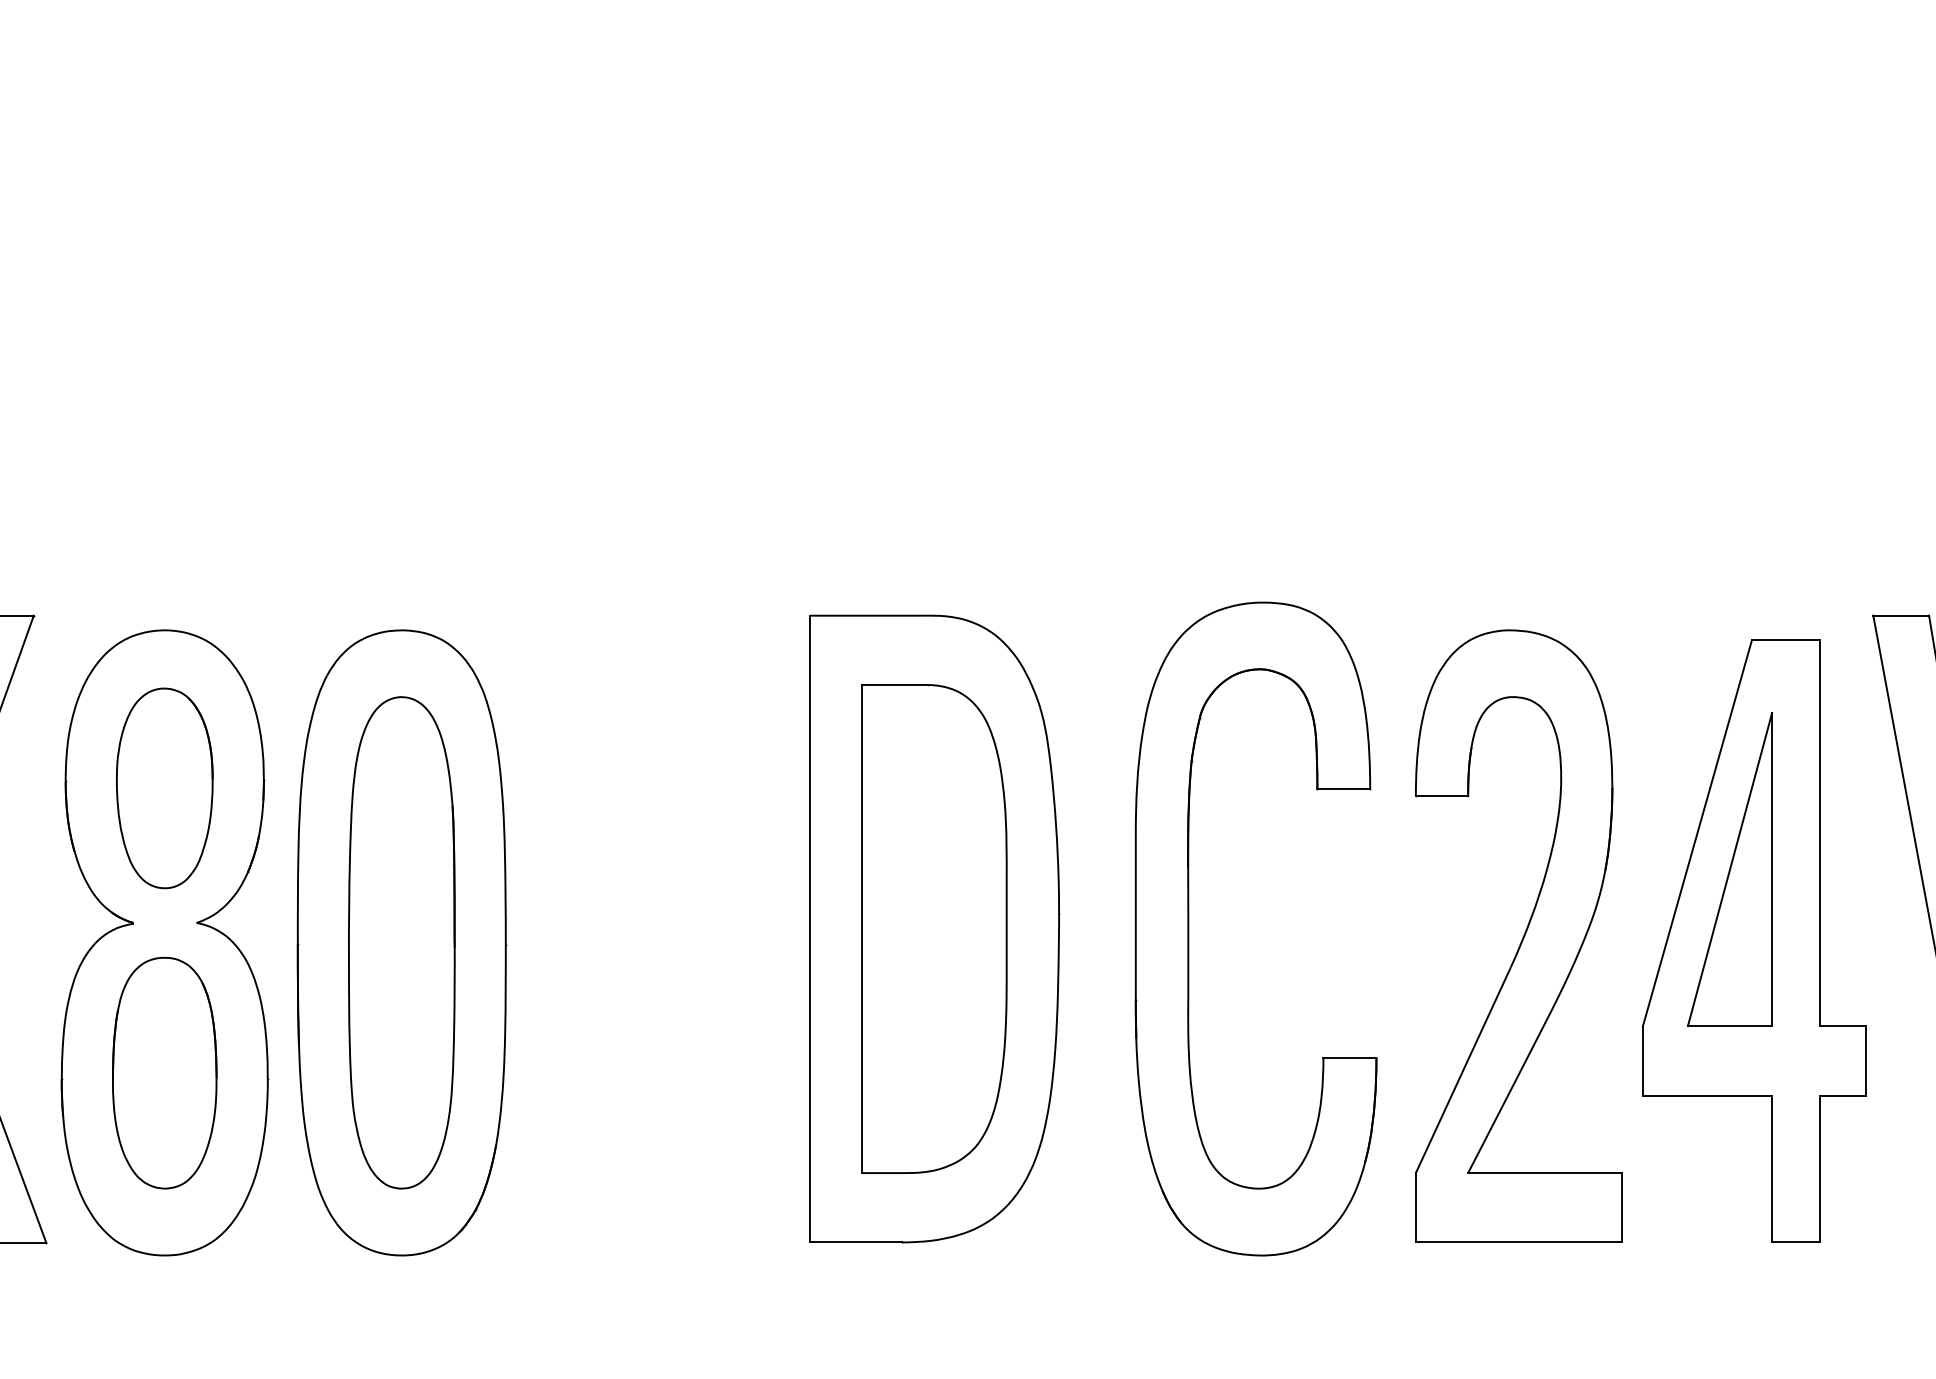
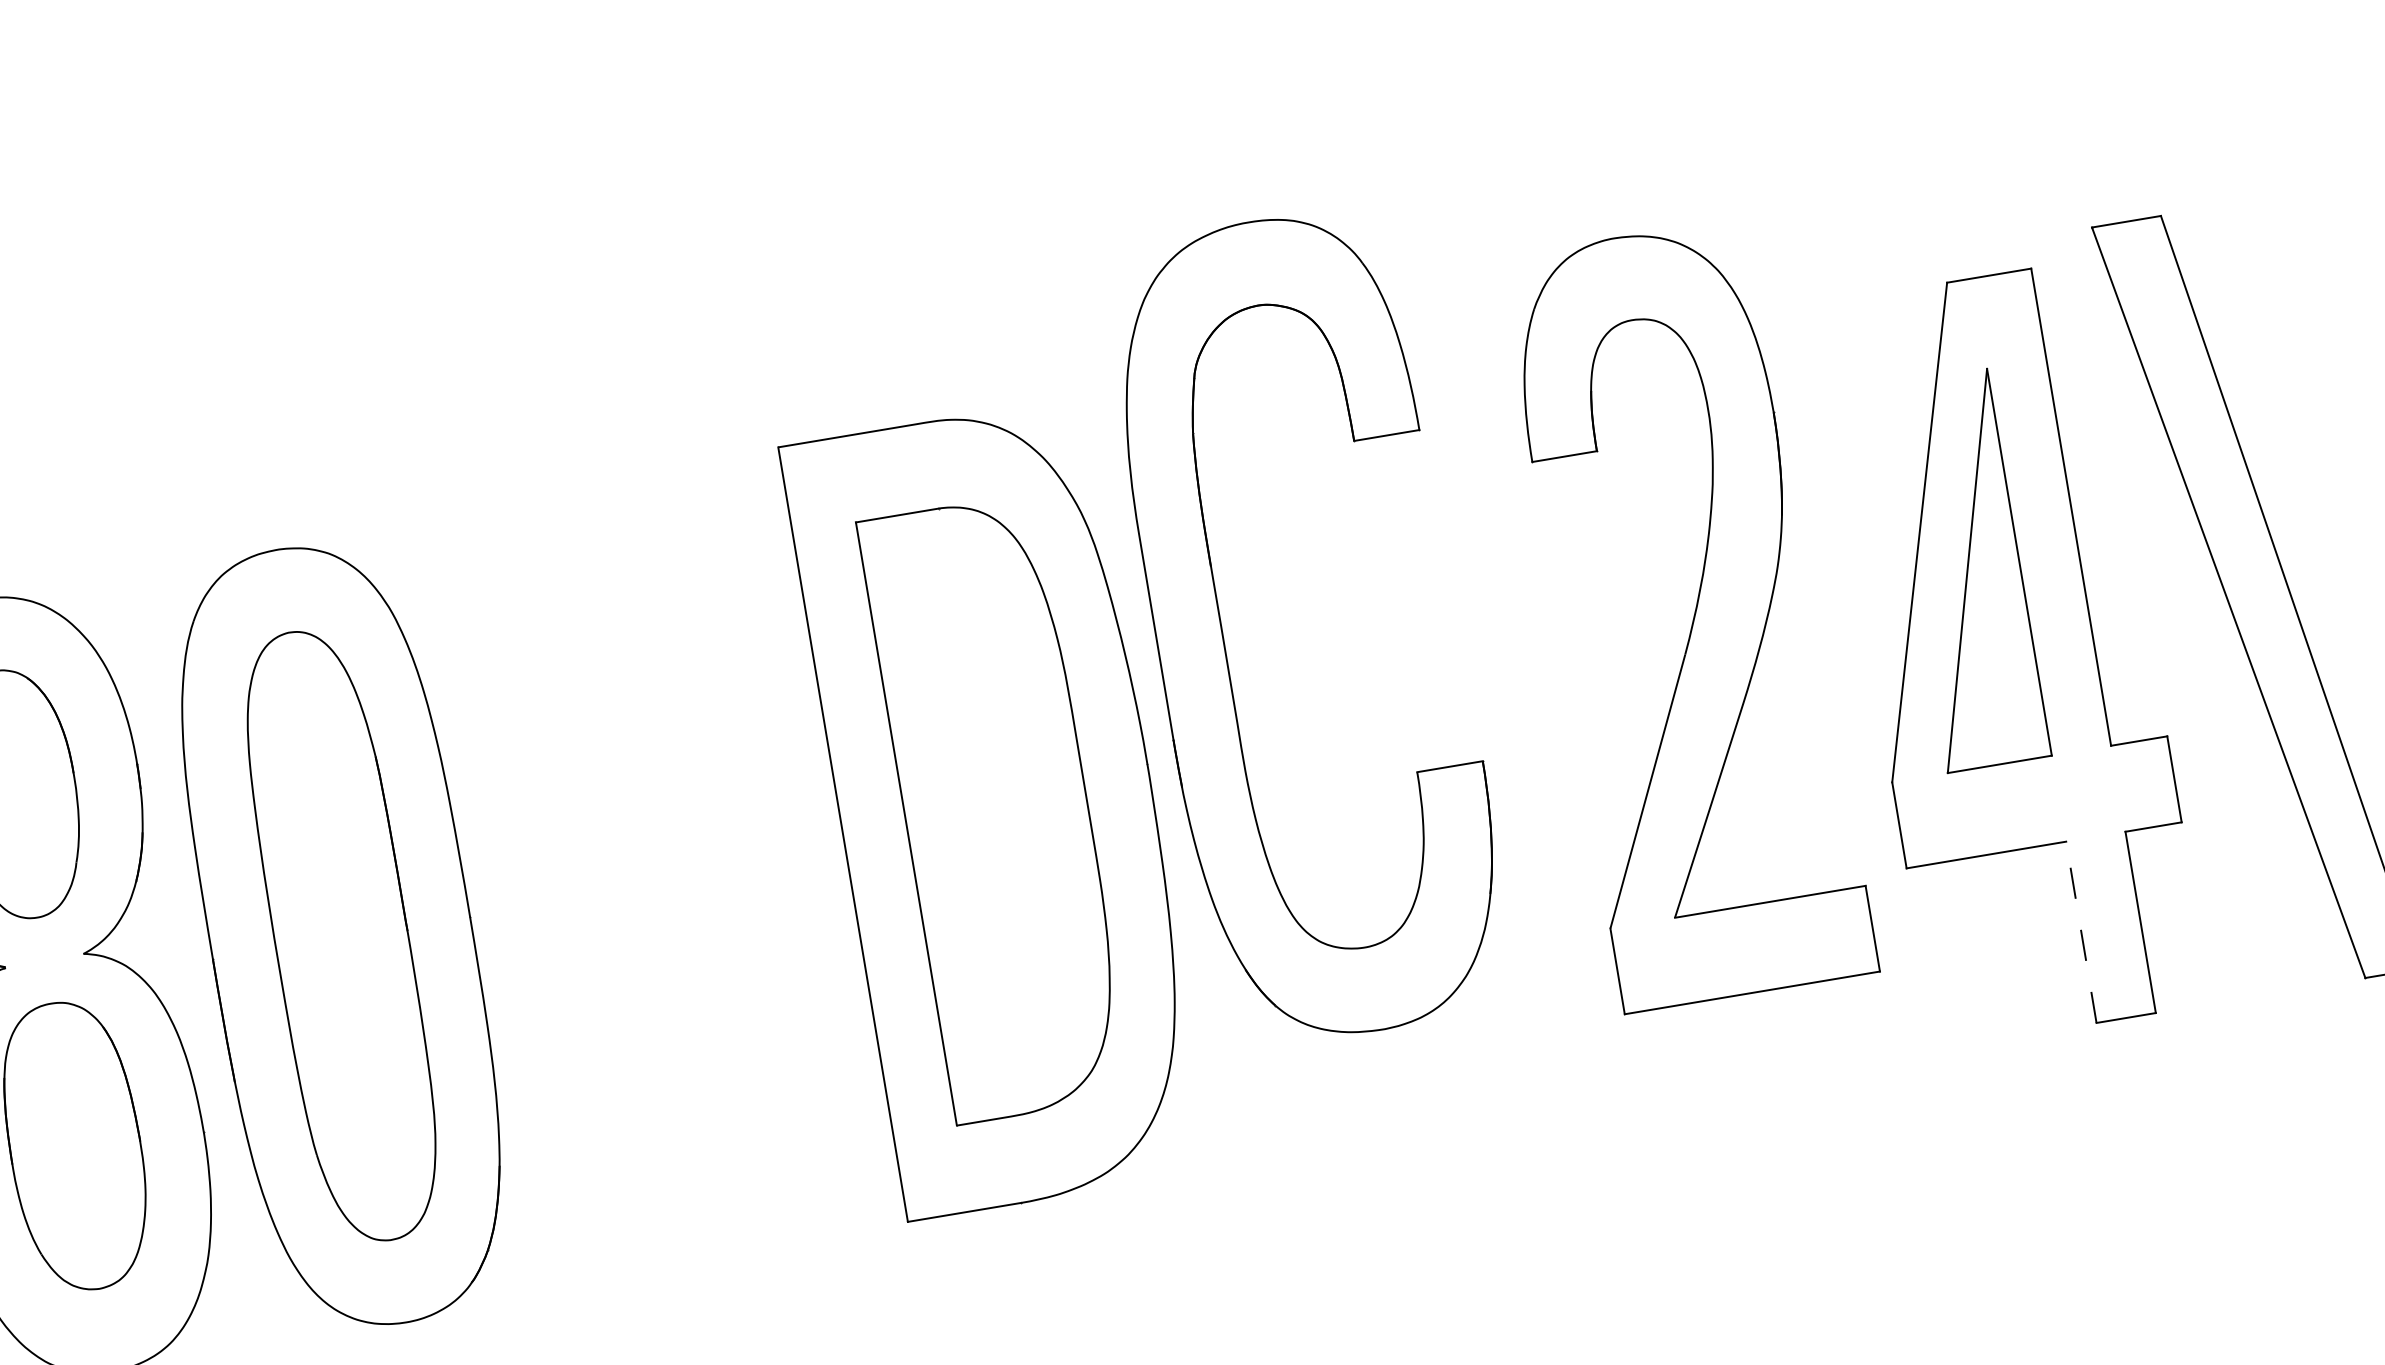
part: (1189, 928) -> (1225, 640), moved
part: (1518, 935) -> (1688, 613), moved
line: (1772, 1168) -> (2081, 931), solid -> dashed

